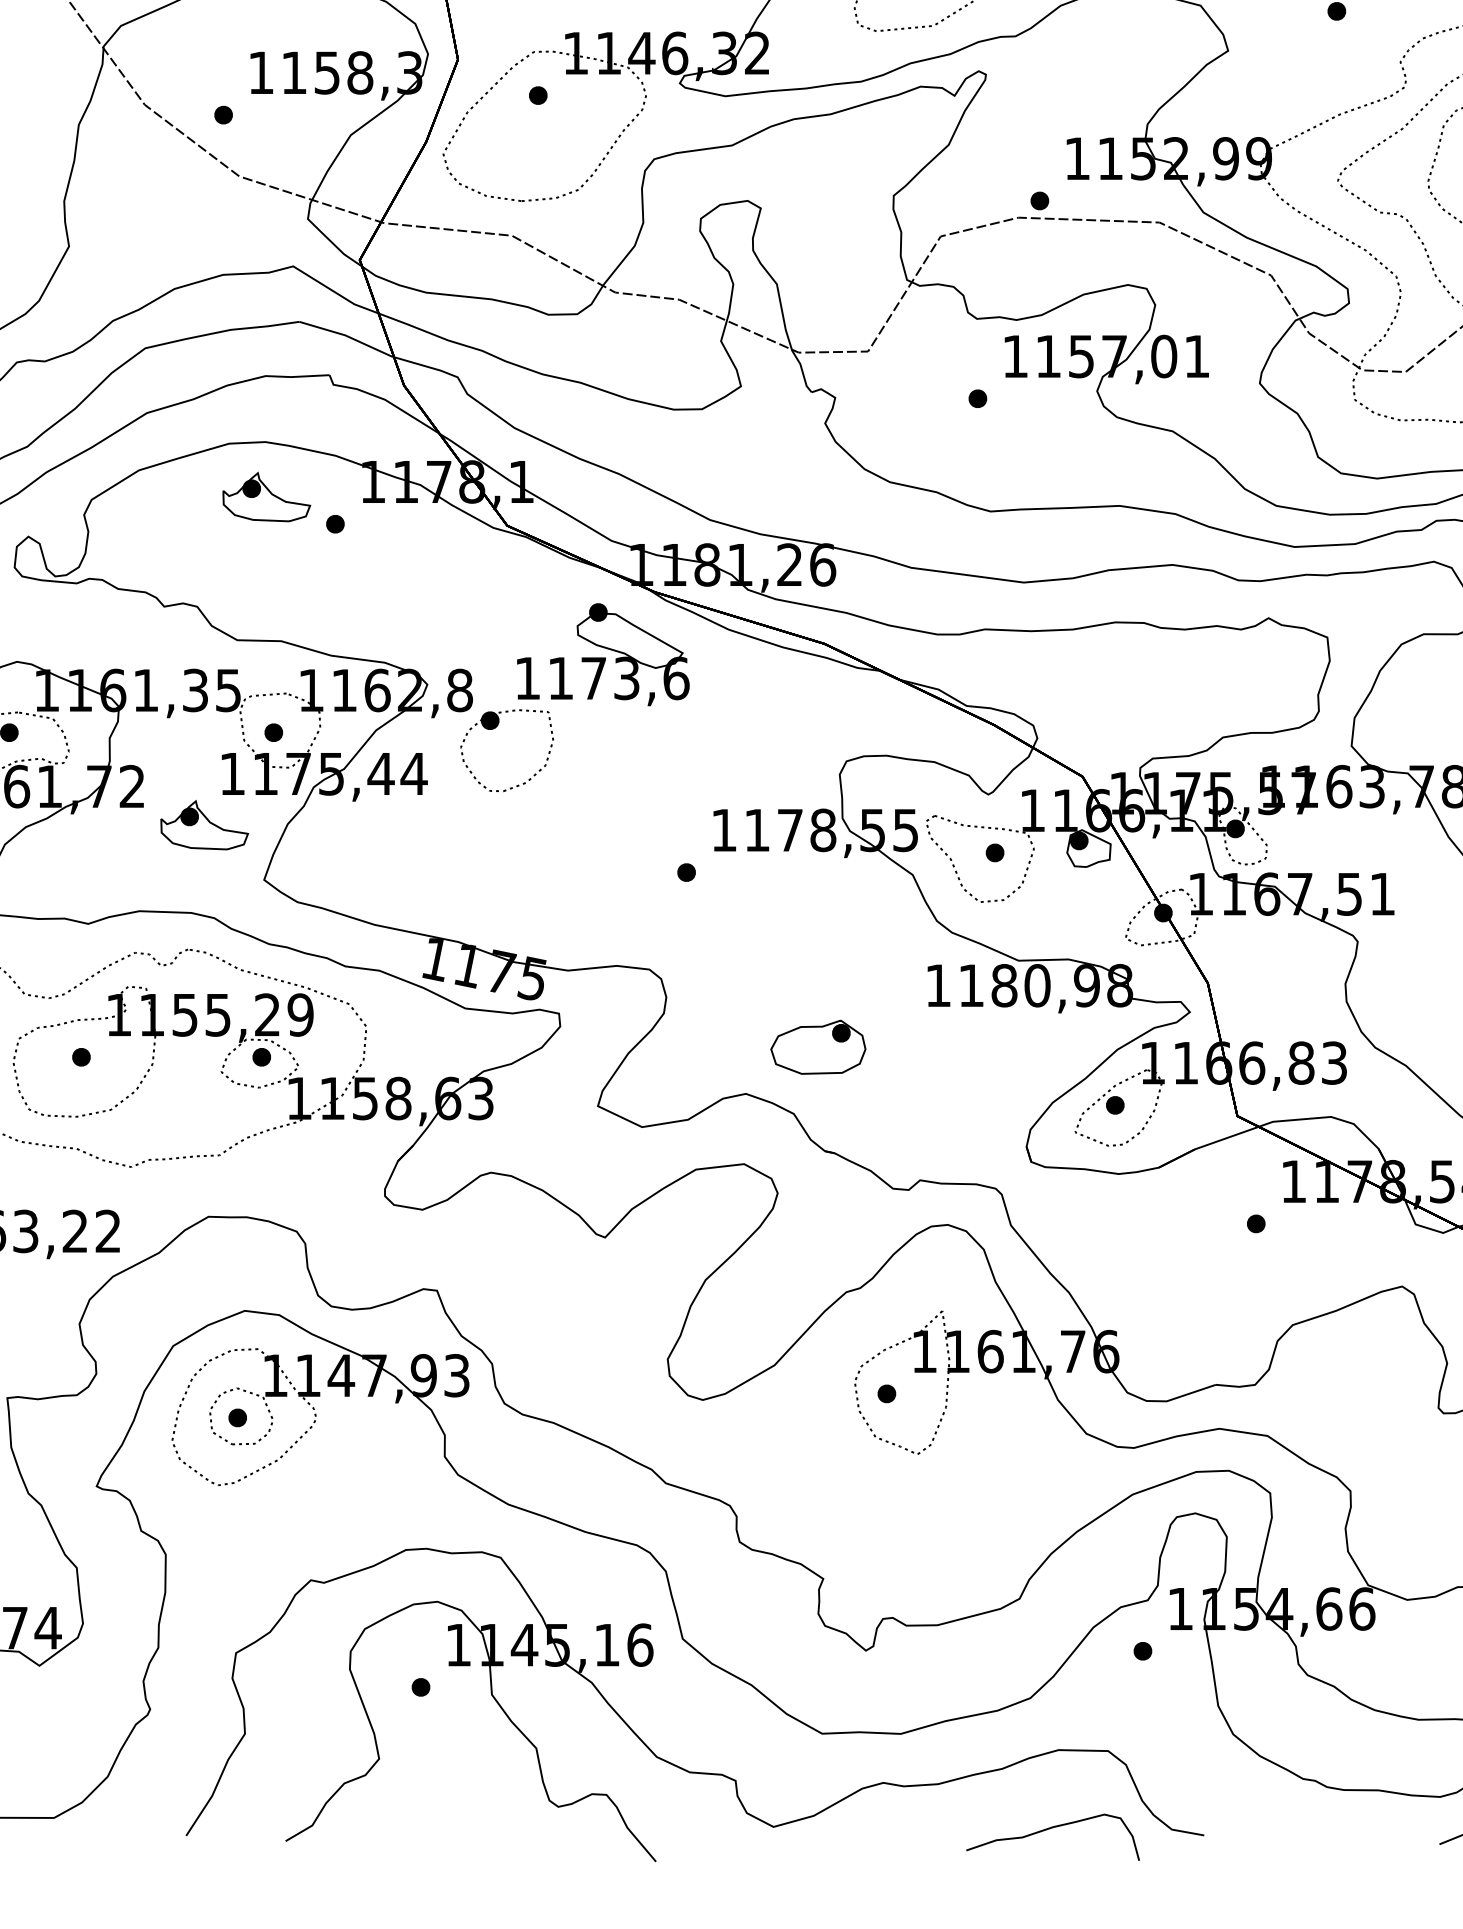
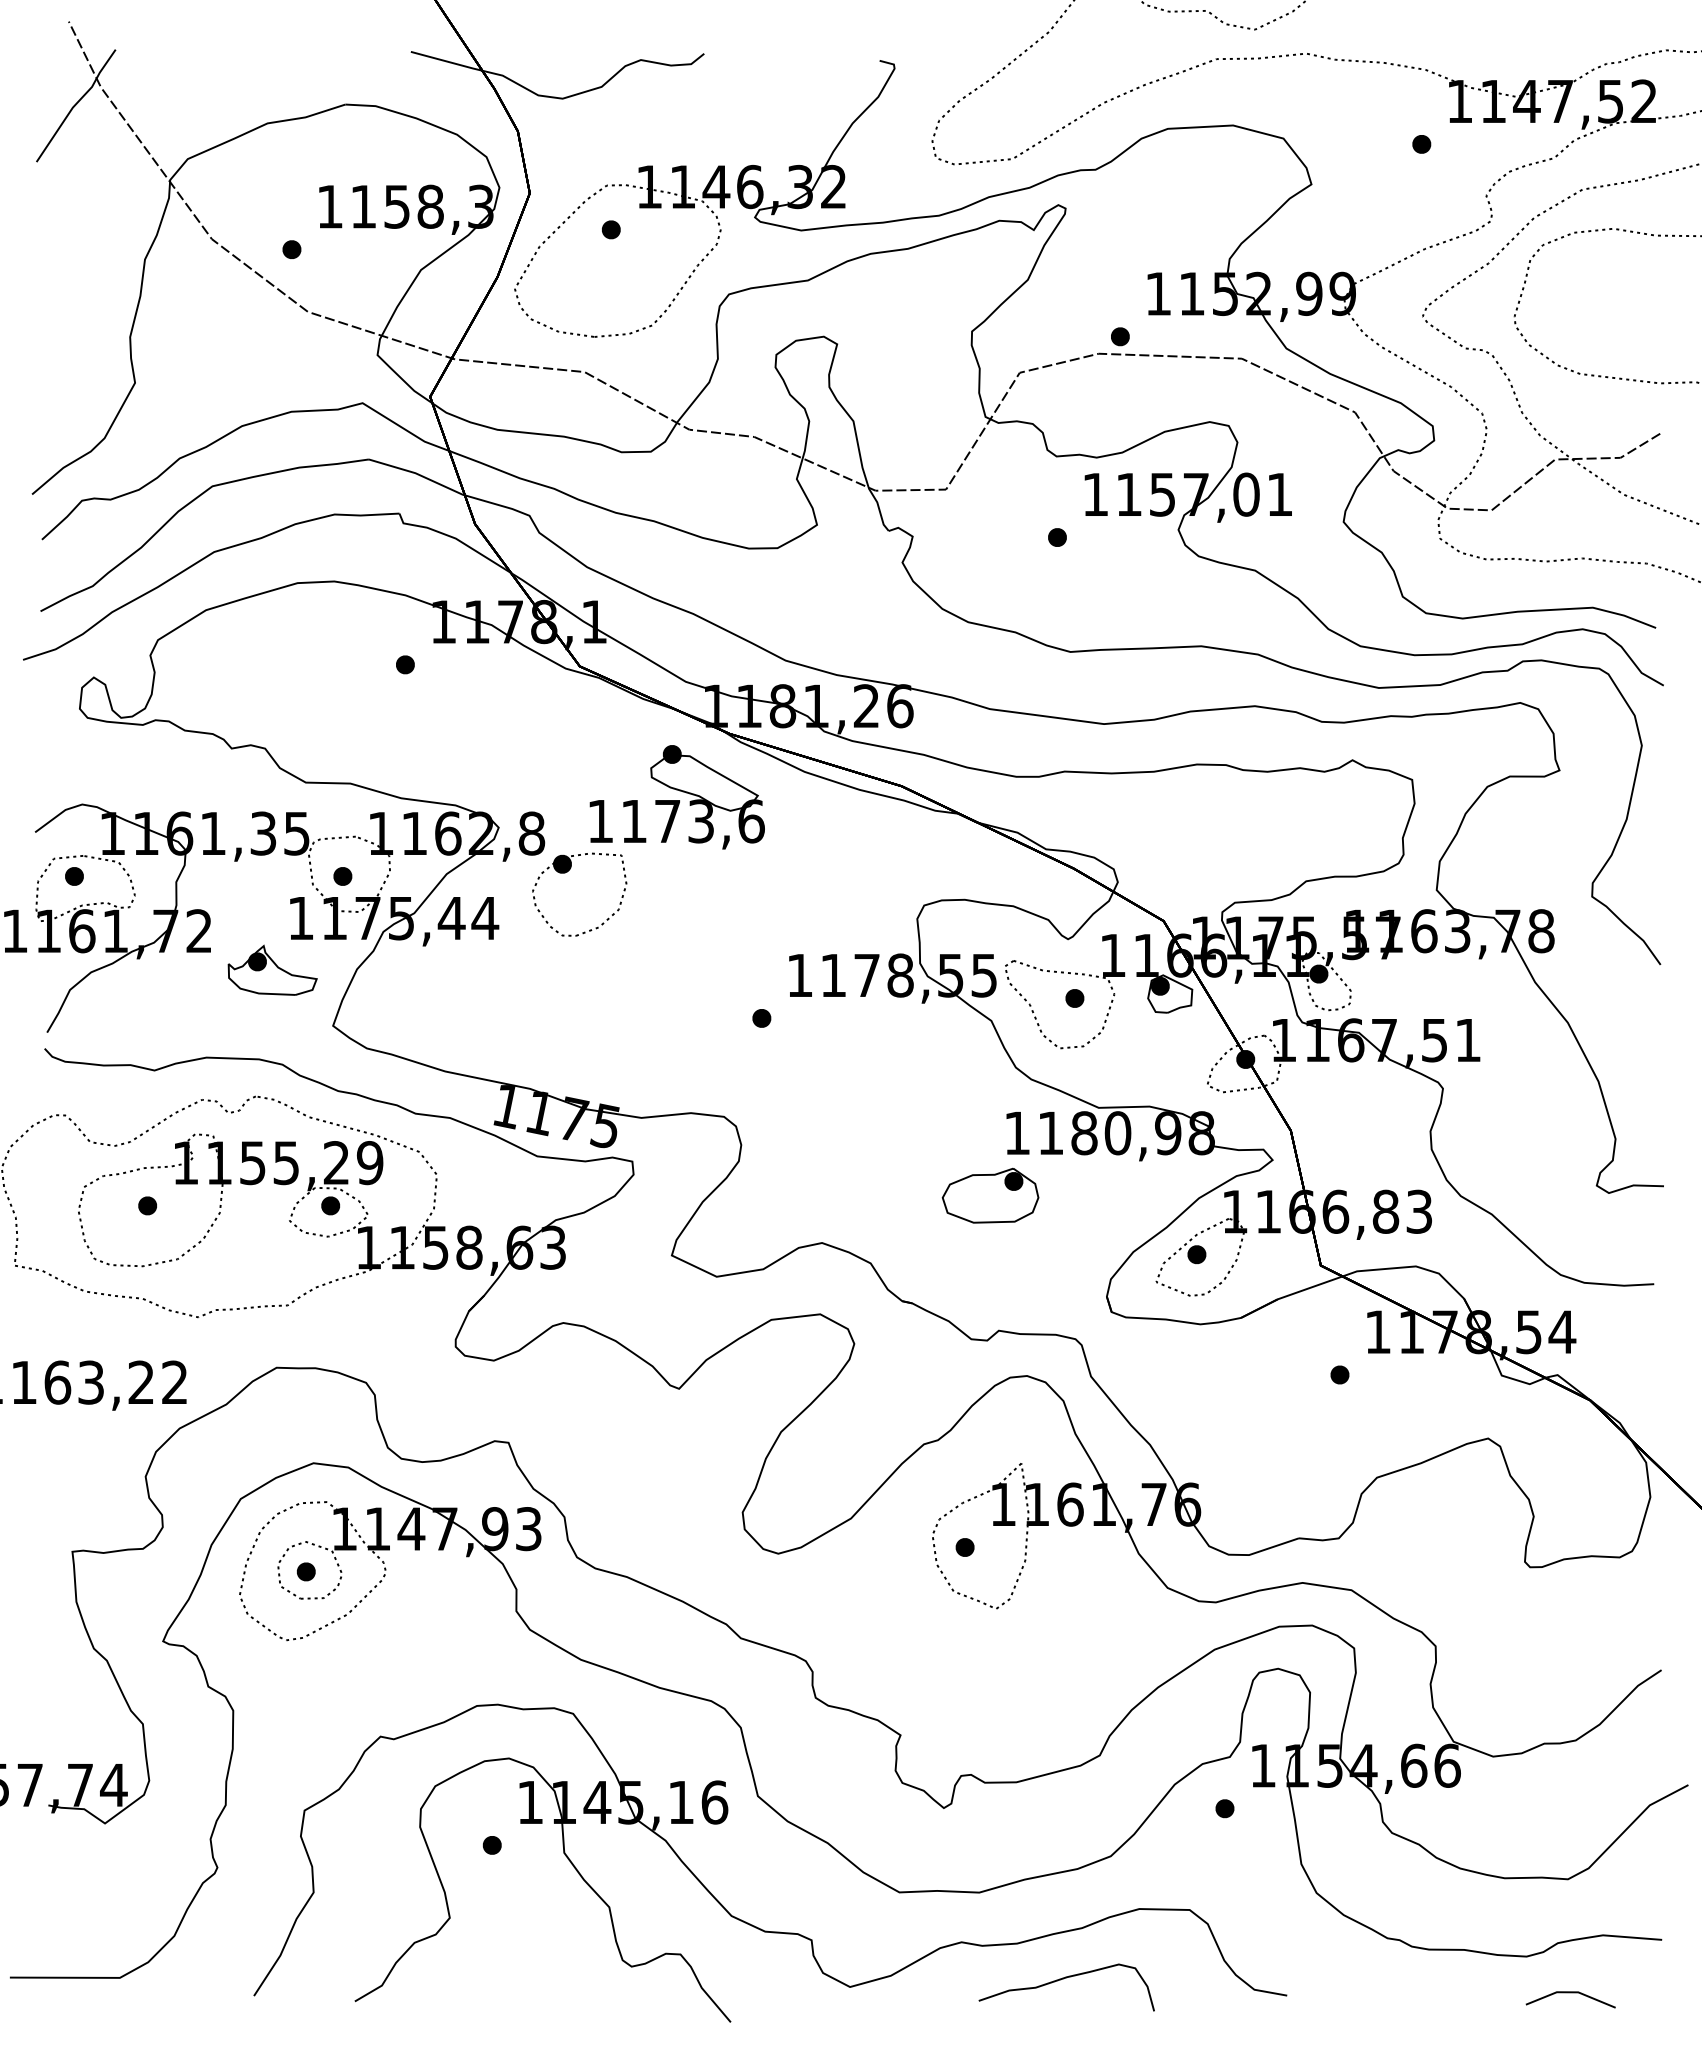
part: (266, 496) -> (335, 636), removed
part: (818, 1047) -> (990, 1195), moved
curve: (1049, 1829) -> (1063, 1979), moved

